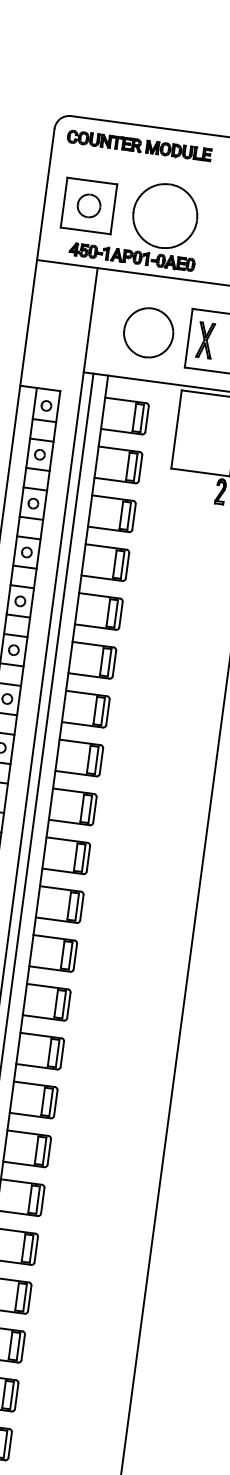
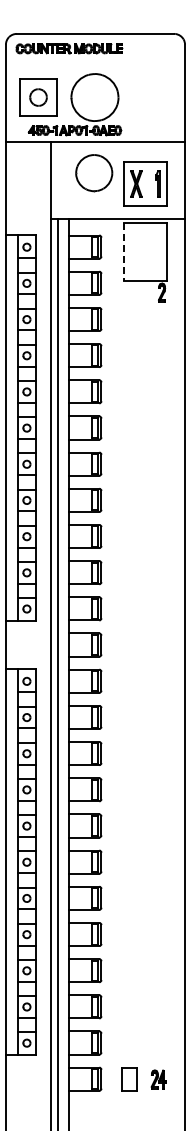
part: (148, 333) -> (94, 173), moved
line: (176, 429) -> (123, 251), solid -> dashed

